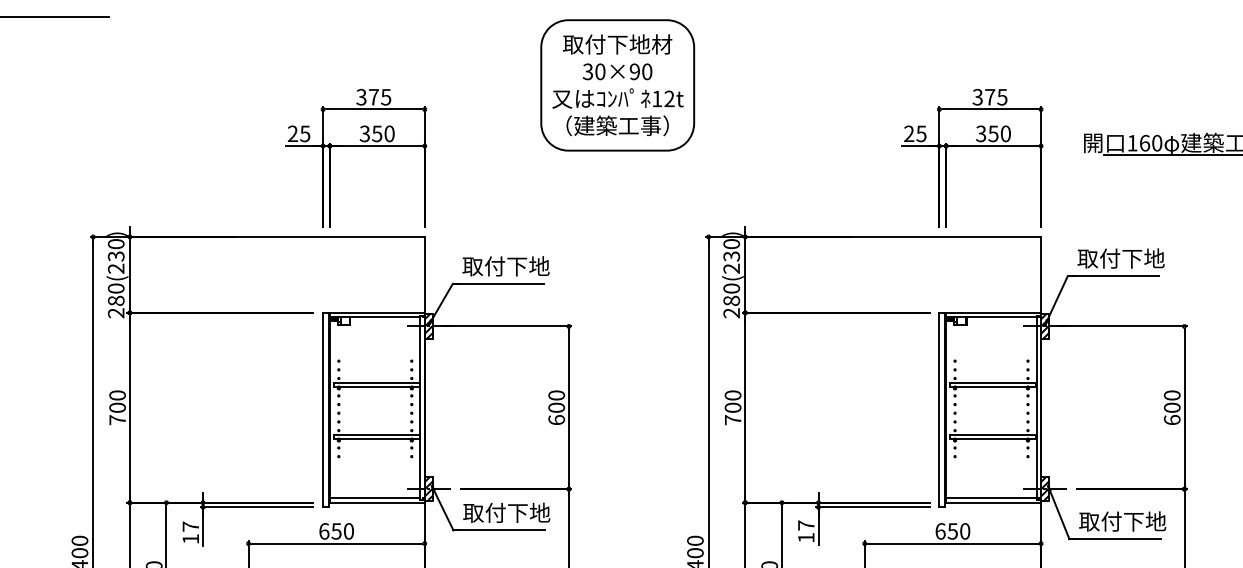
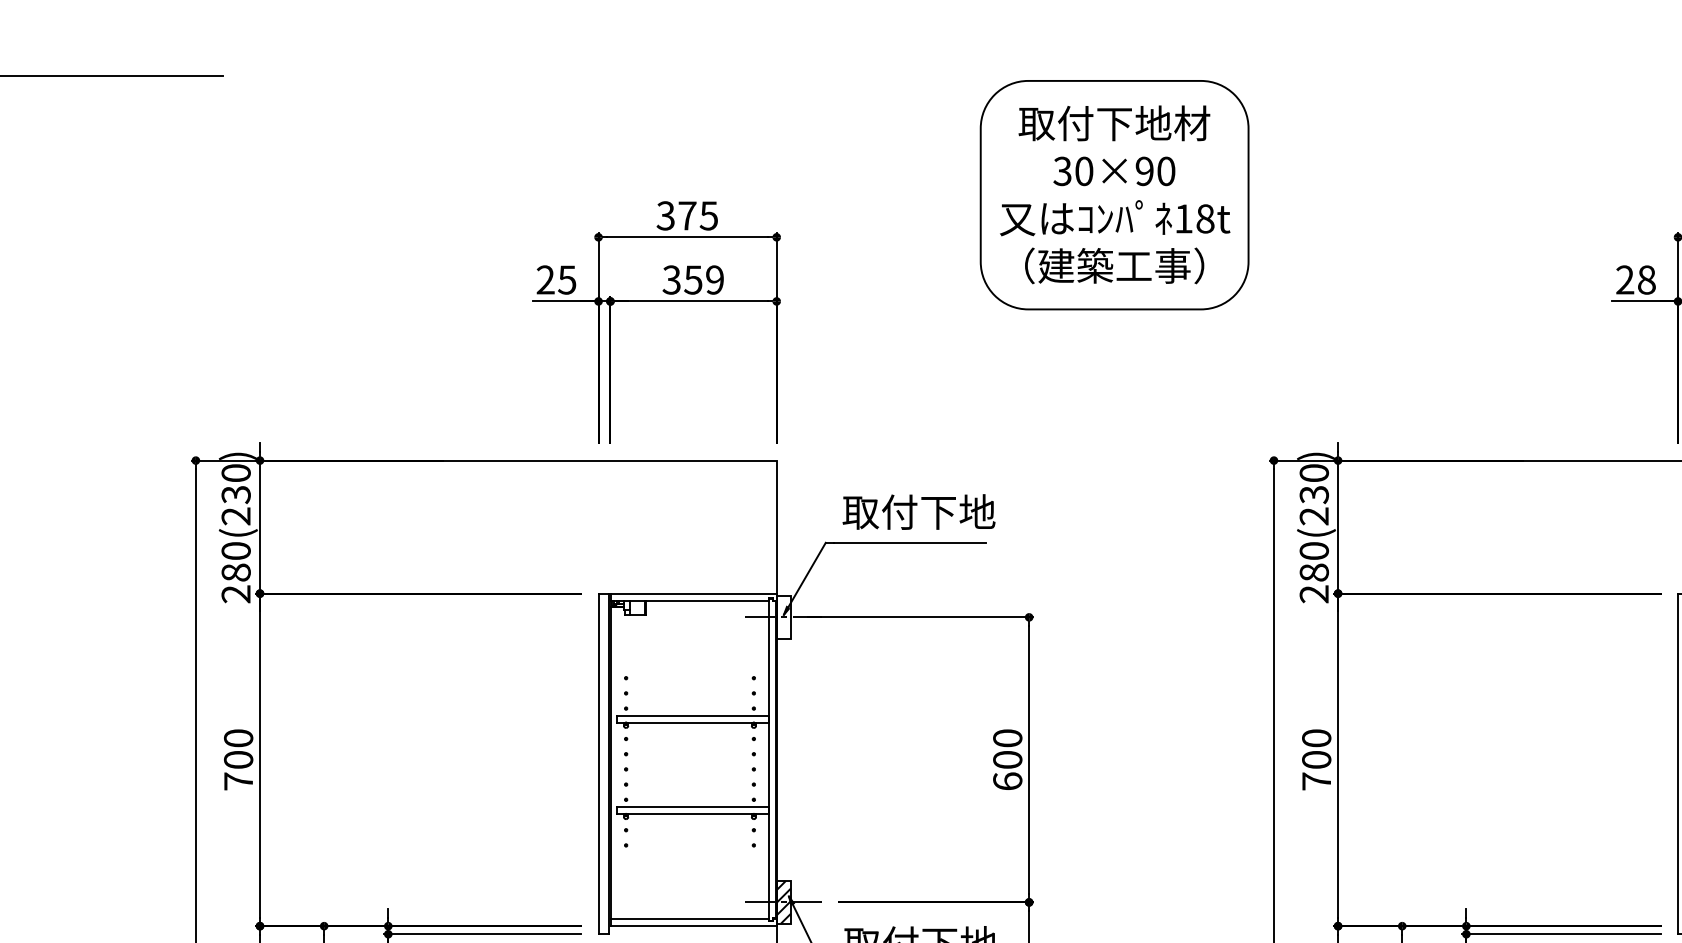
text: (669, 98) -> (1205, 218), 12t -> 18t
text: (389, 133) -> (714, 279), 350 -> 359
text: (921, 133) -> (1646, 279), 25 -> 28
hatch: (428, 326) -> (783, 617), removed

